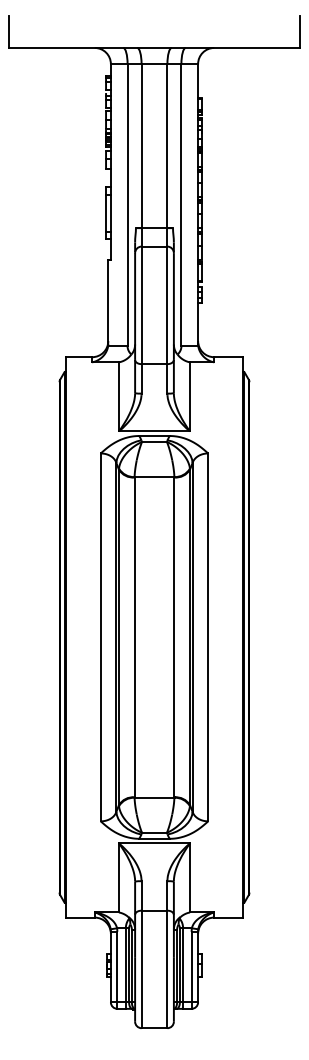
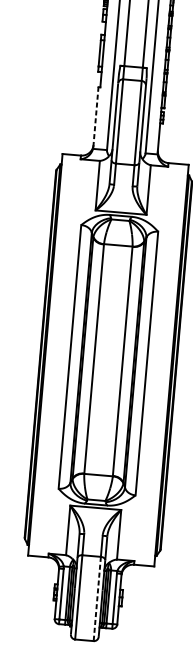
line: (108, 302) -> (96, 117), solid -> dashed
line: (167, 969) -> (97, 599), solid -> dashed

